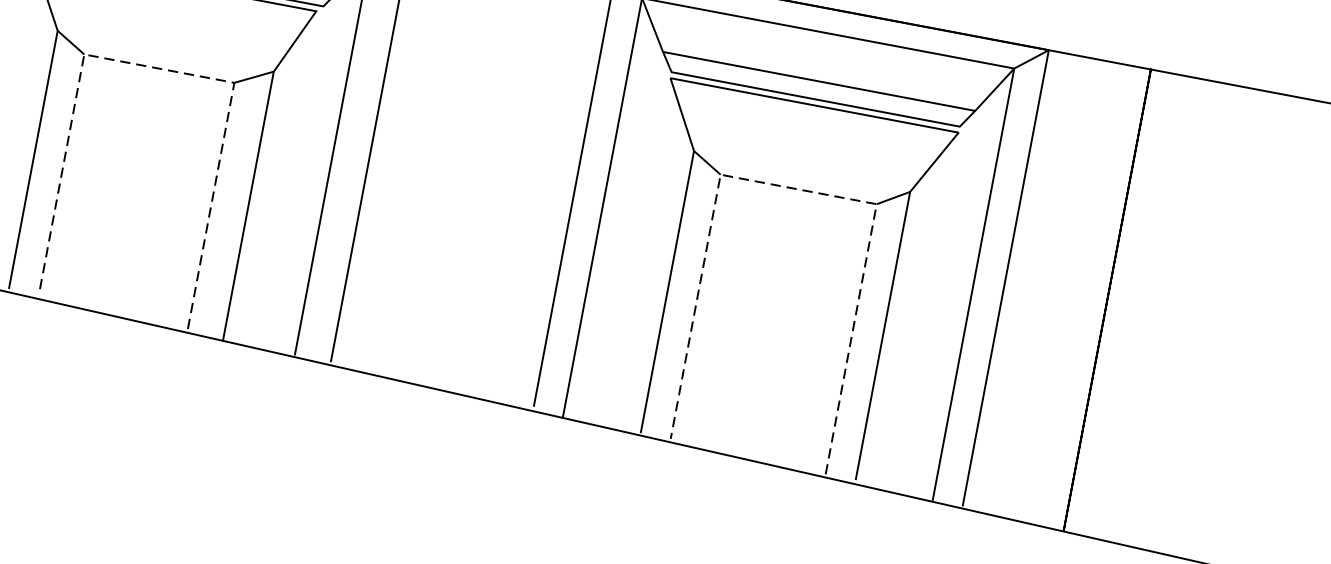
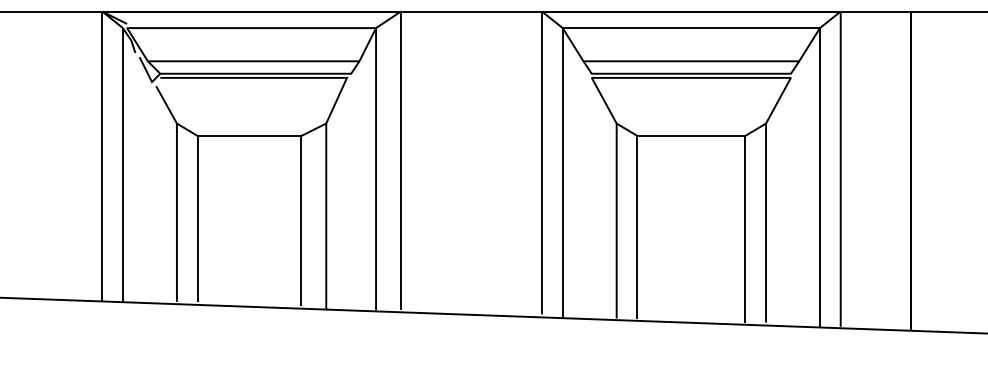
line: (162, 68) -> (251, 135), dashed -> solid
line: (801, 189) -> (693, 135), dashed -> solid

